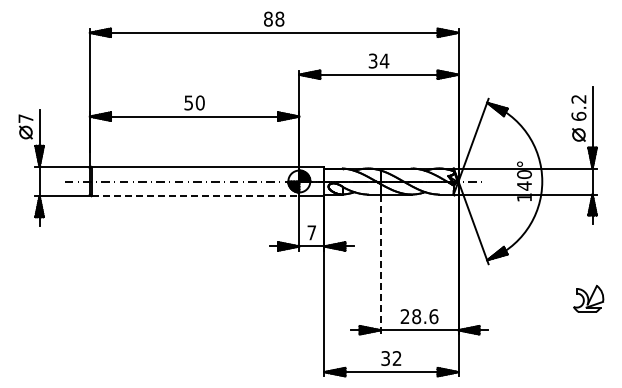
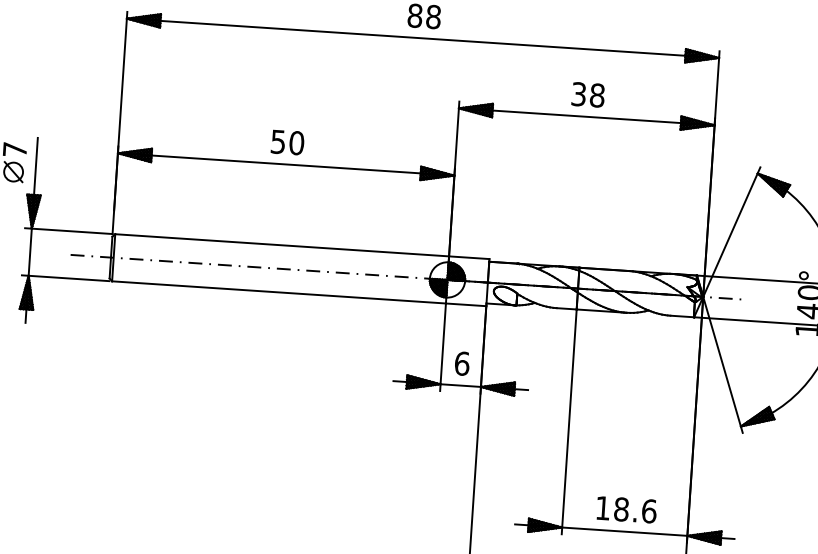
text: (384, 60) -> (597, 94), 34 -> 38
line: (195, 196) -> (279, 292), dashed -> solid
text: (311, 232) -> (461, 363), 7 -> 6
line: (380, 264) -> (569, 421), dashed -> solid
text: (404, 316) -> (602, 507), 28.6 -> 18.6

